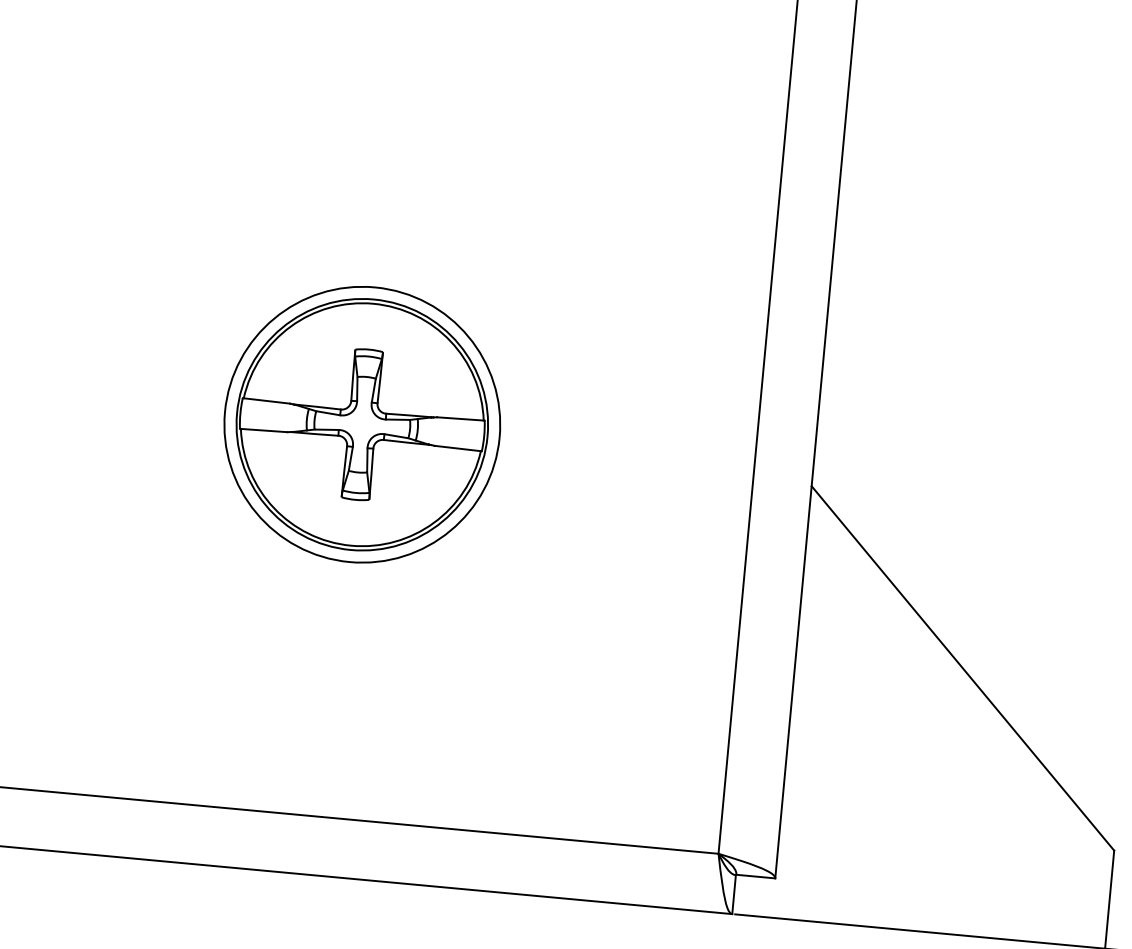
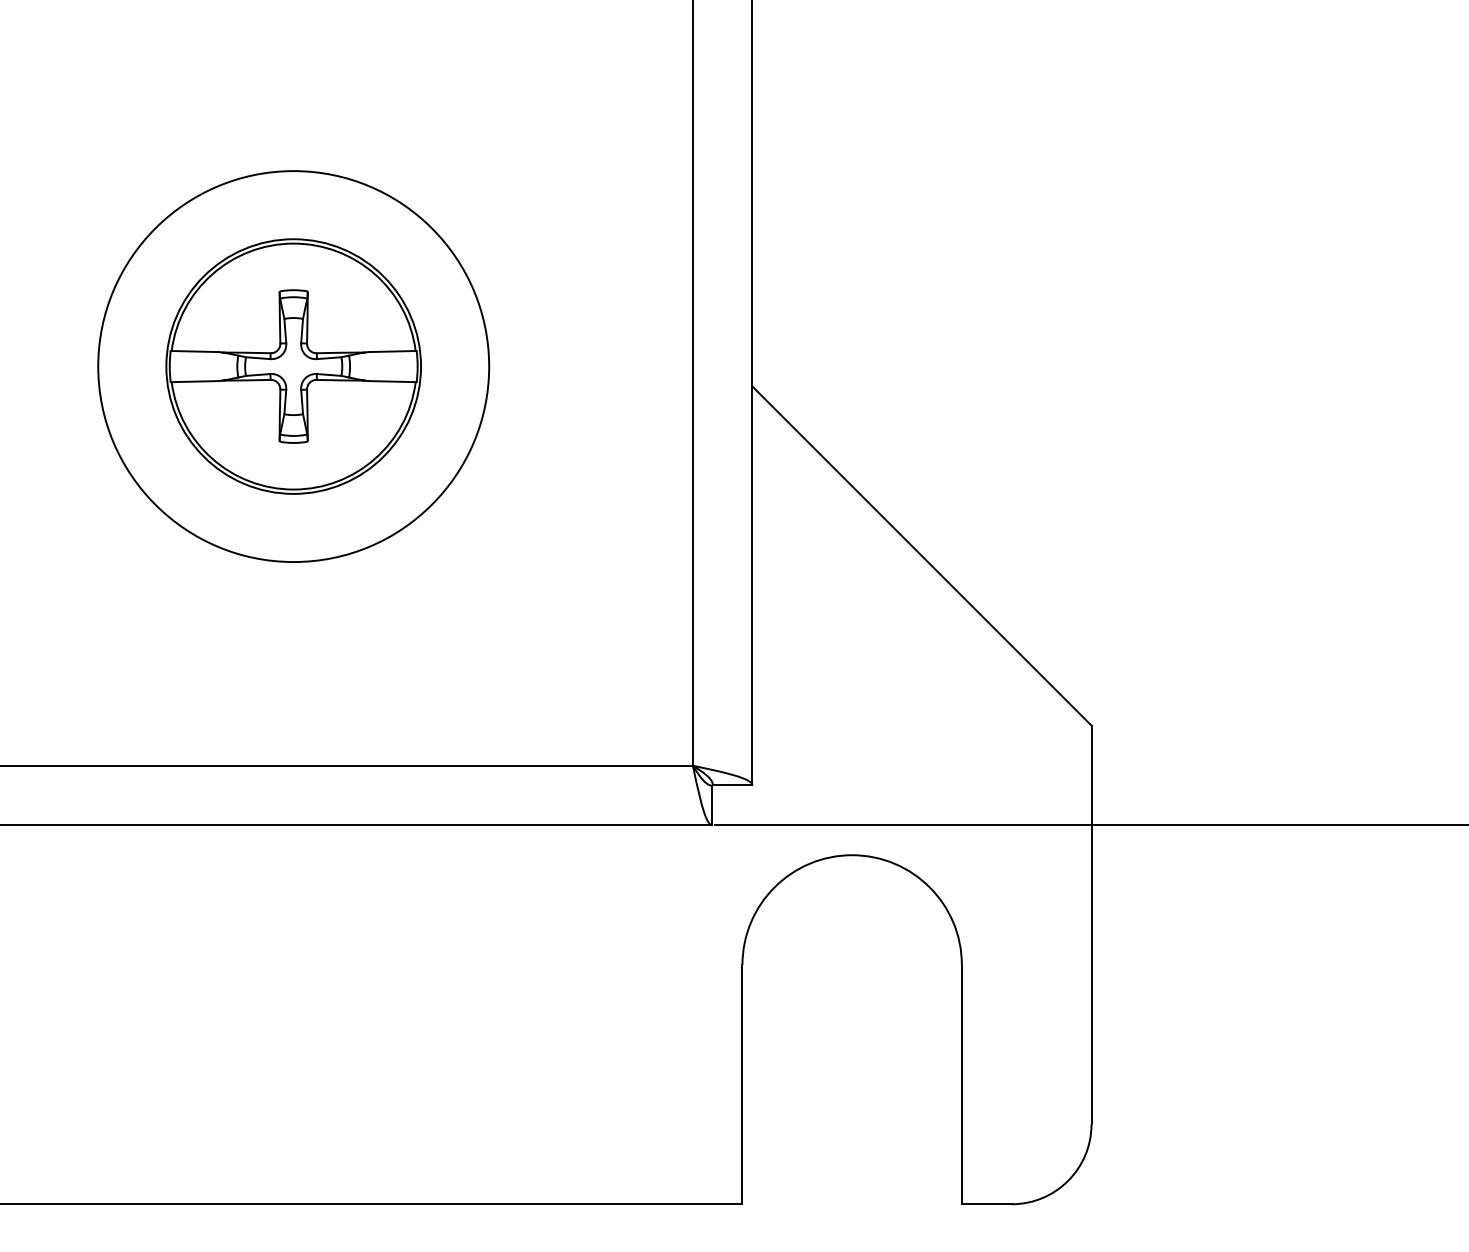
circle: (362, 424) -> (293, 366), size x1.4

